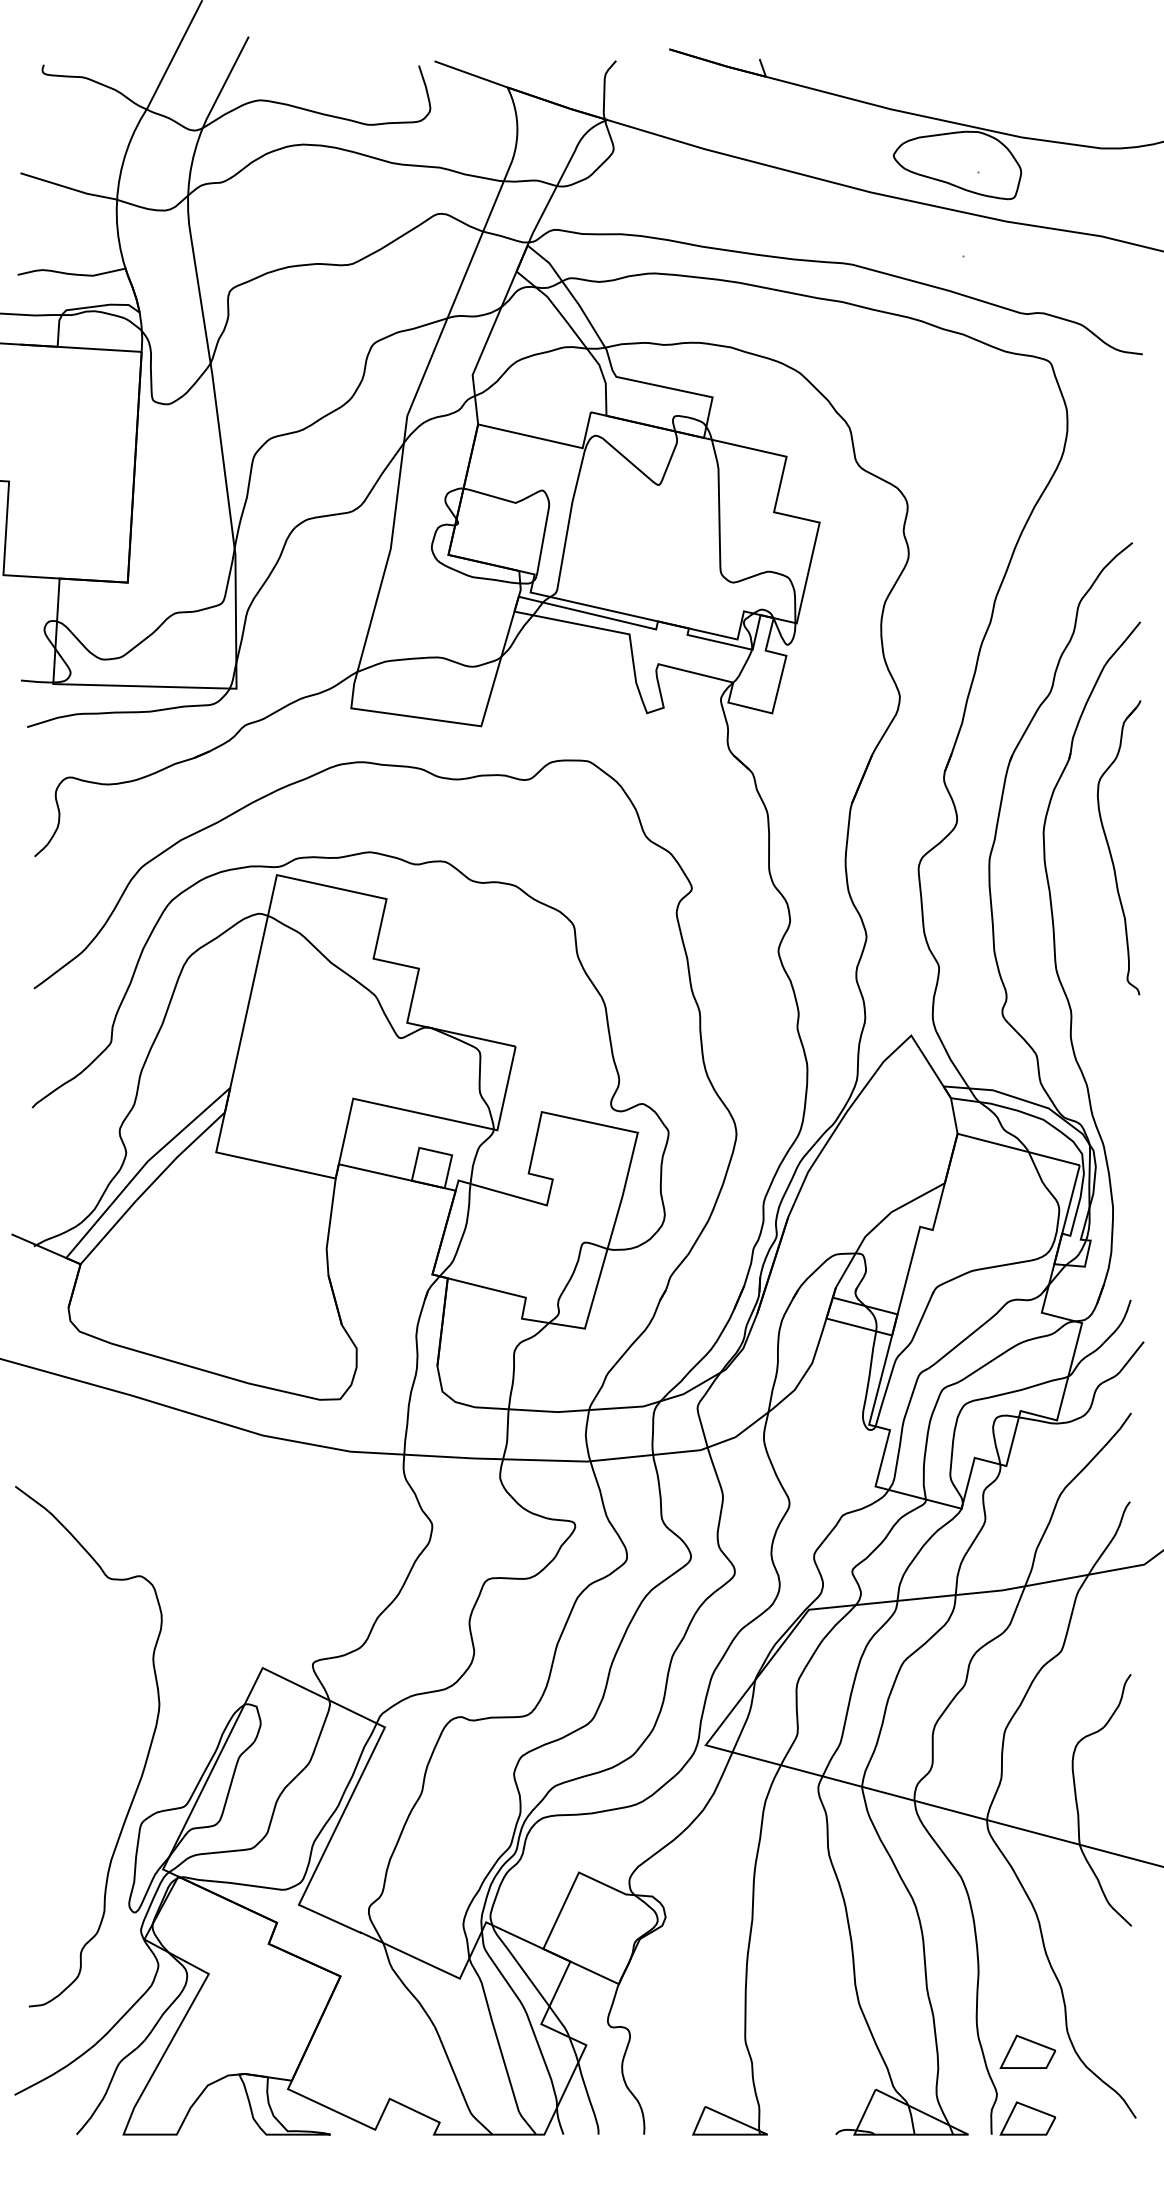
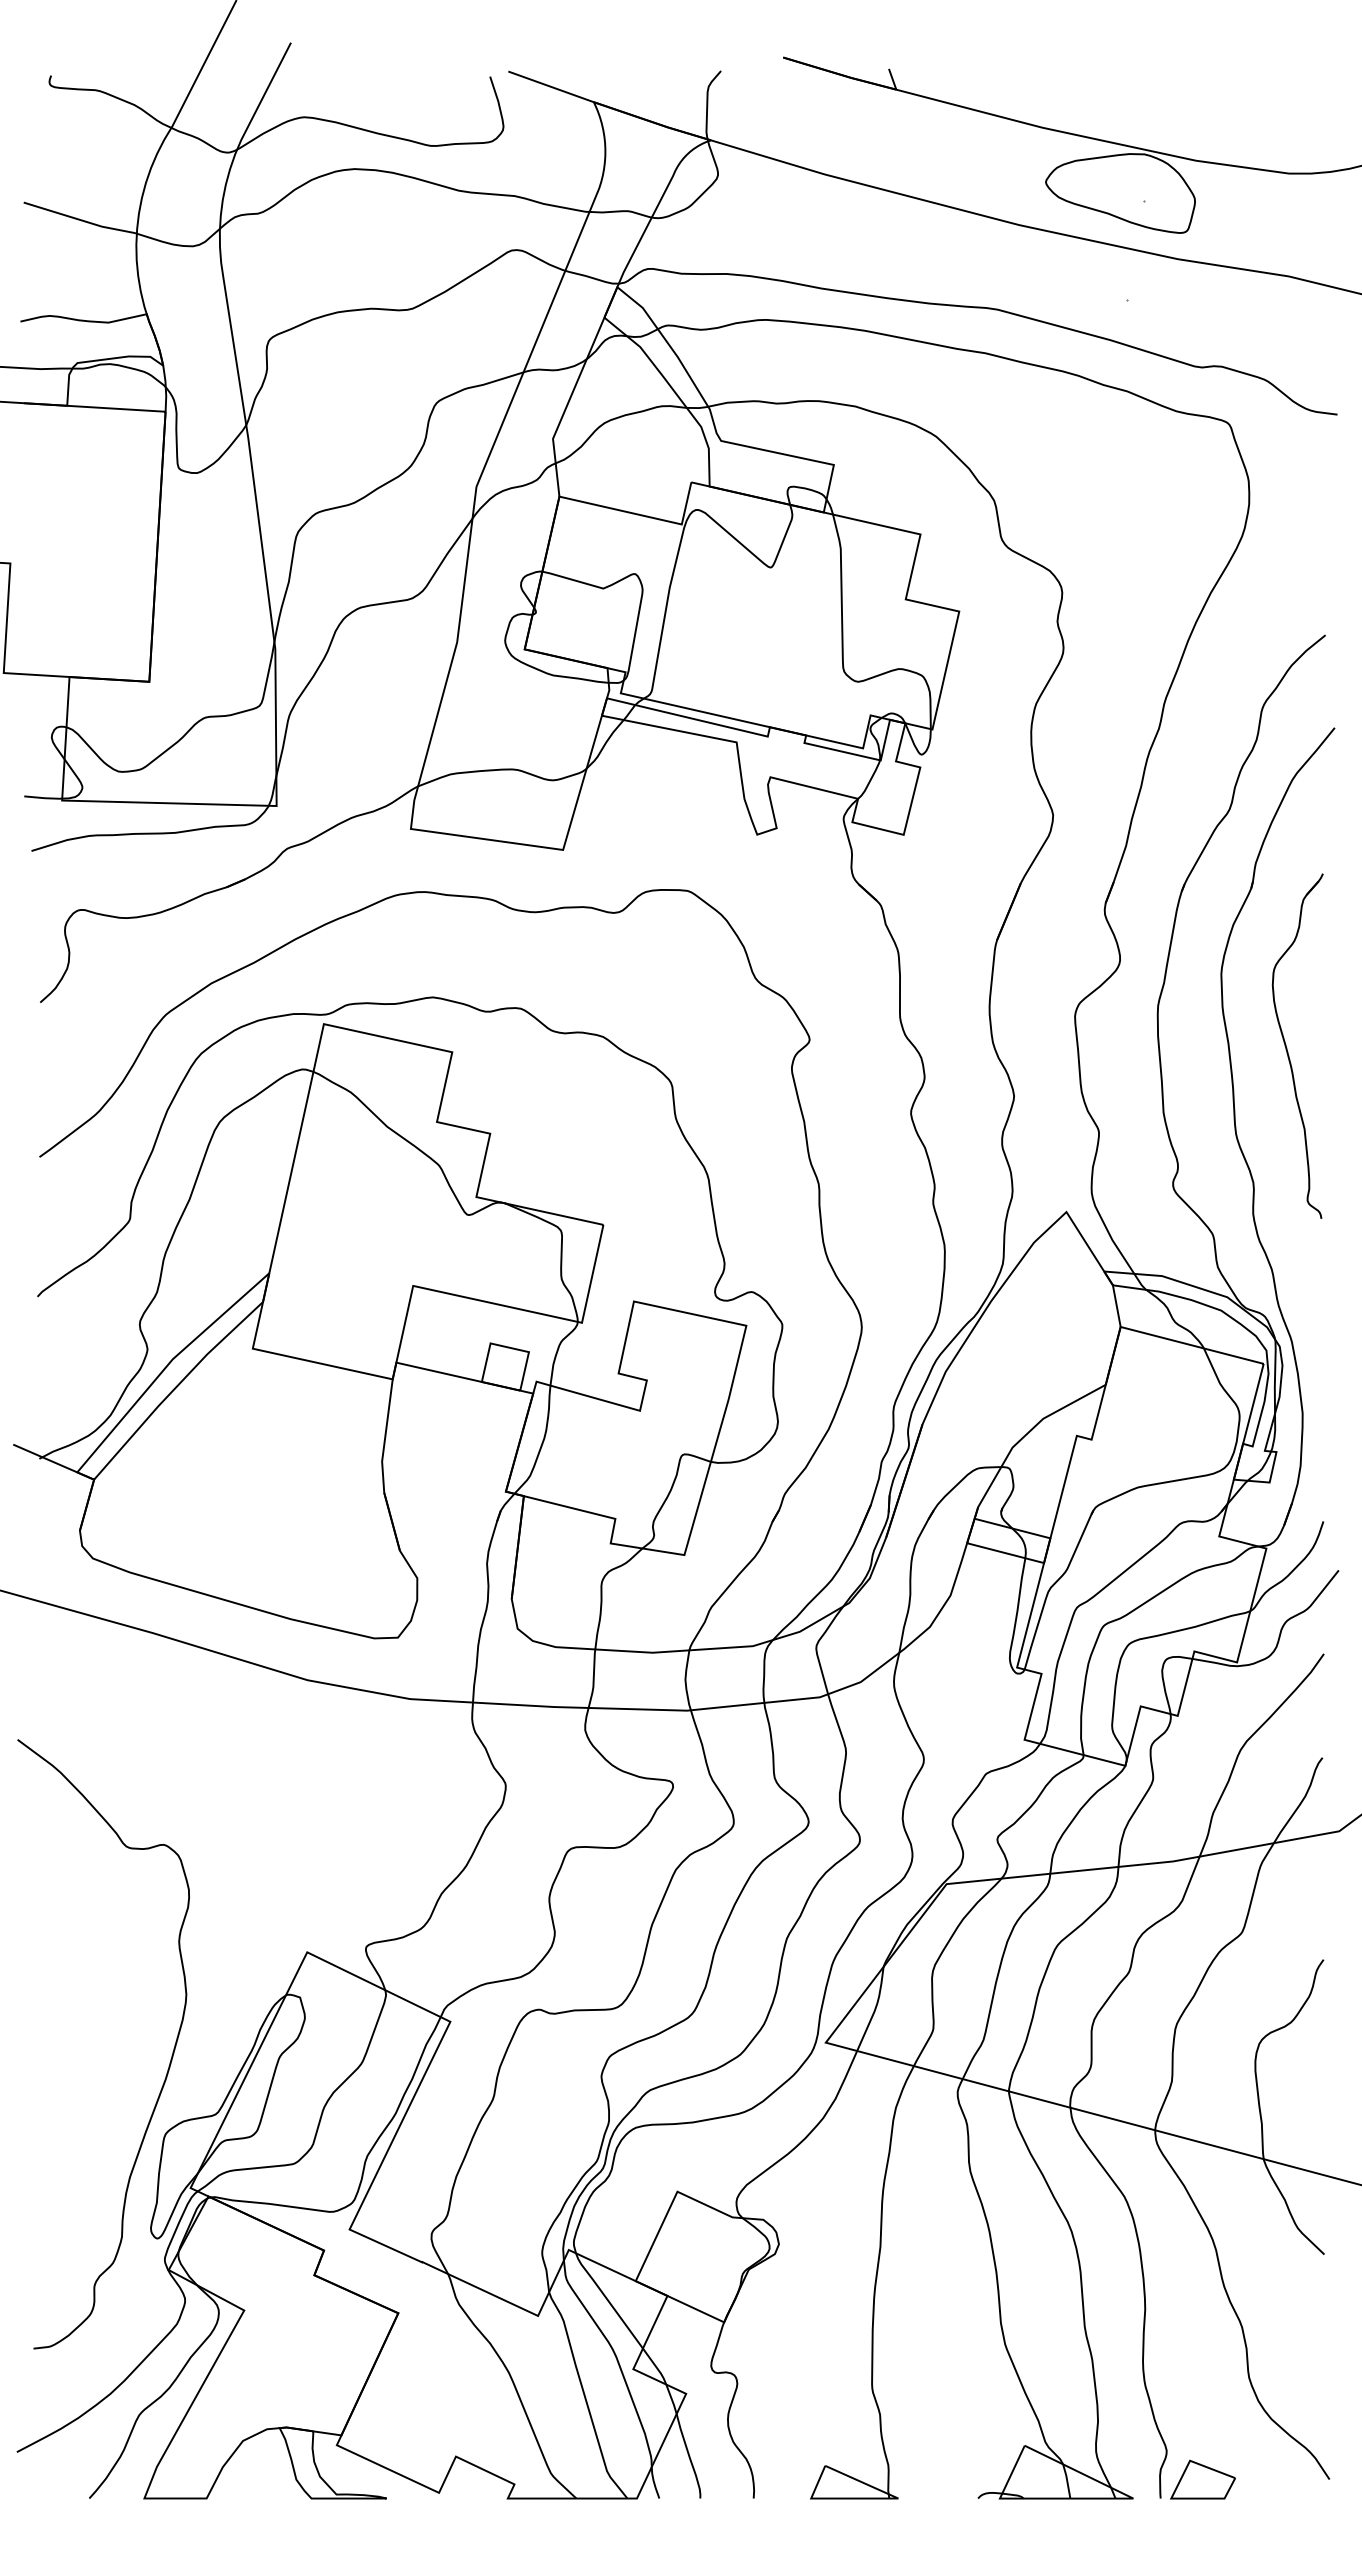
part: (1110, 849) -> (1287, 1048), moved
part: (1027, 2051) -> (1202, 2401), removed

